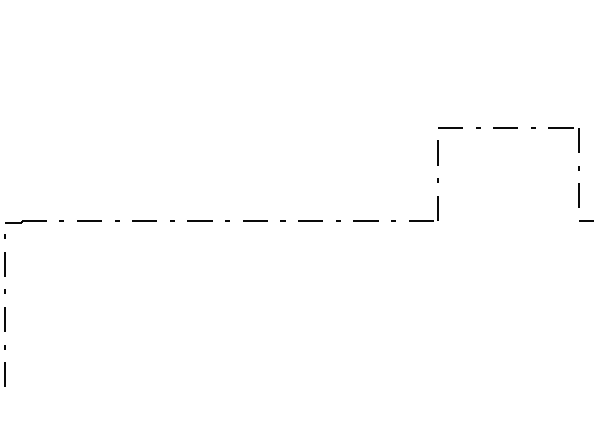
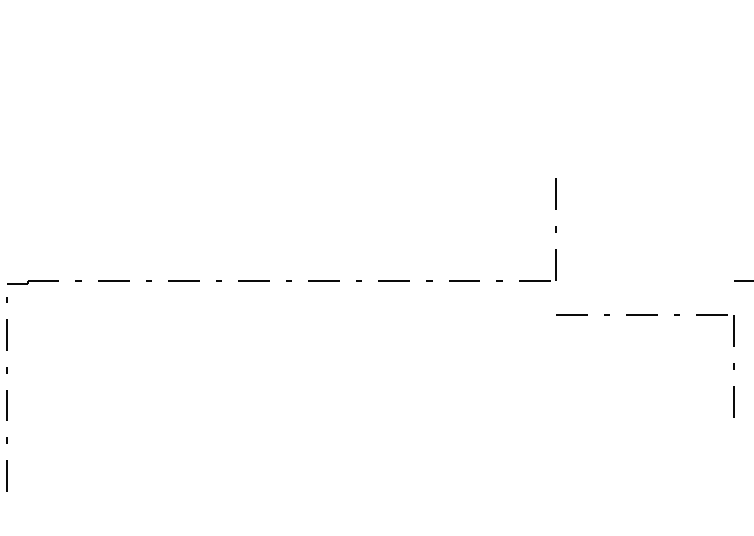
part: (508, 127) -> (645, 315), moved

